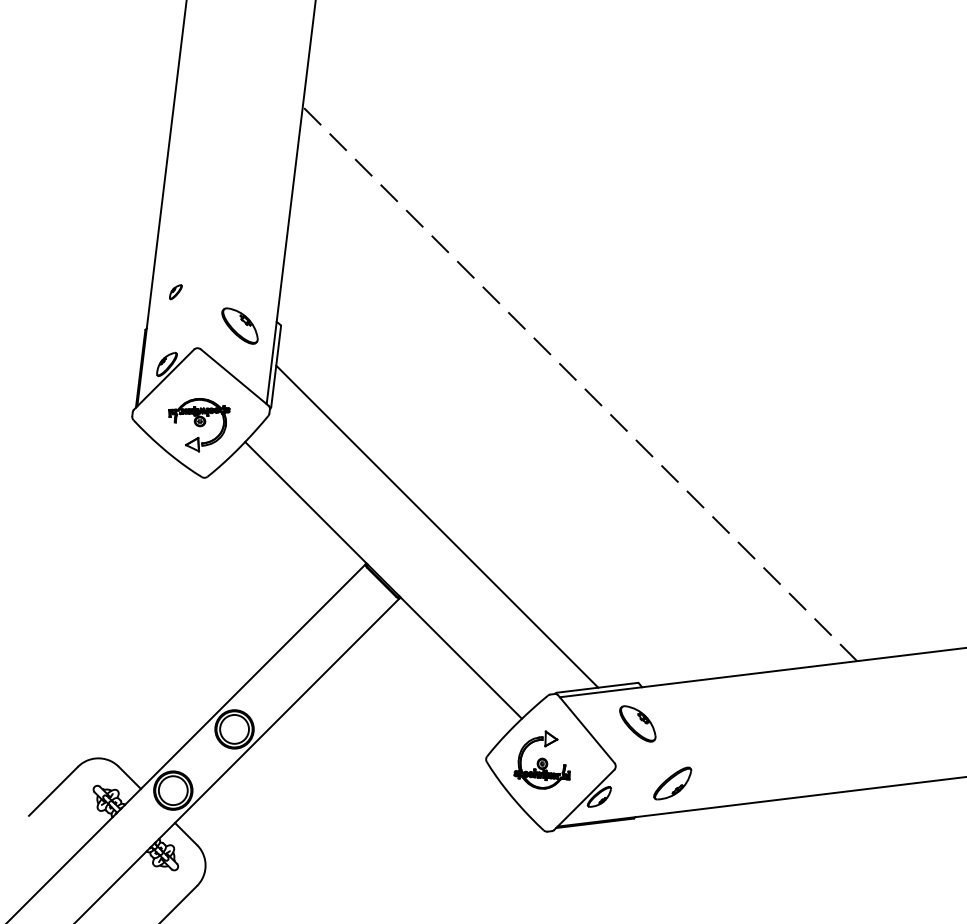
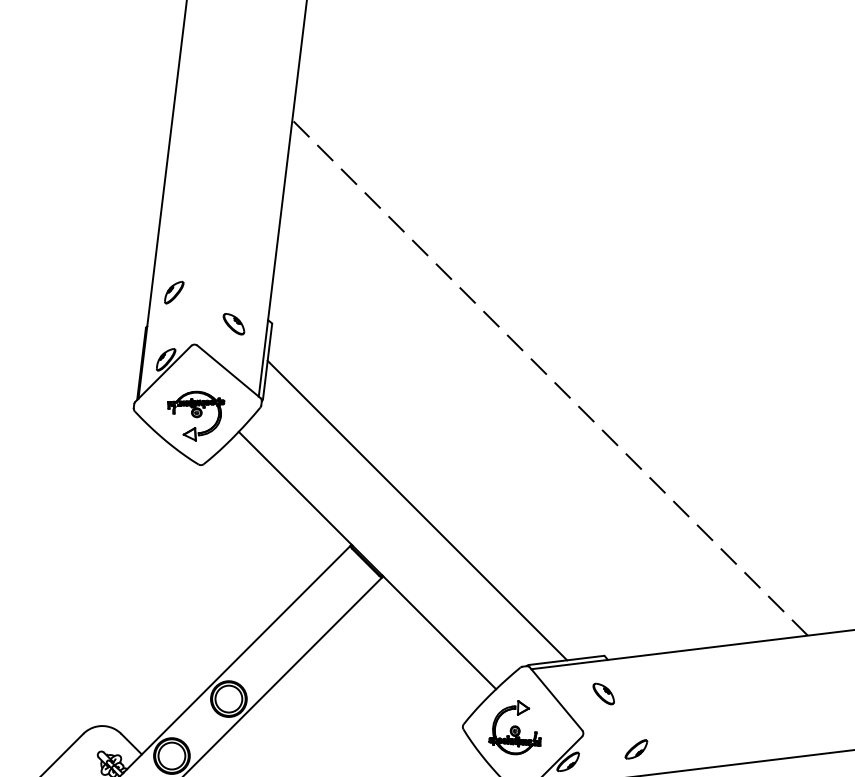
part: (175, 291) -> (173, 291), size x1.67
part: (239, 326) -> (233, 324), size x0.62
part: (637, 723) -> (603, 693), size x0.62
part: (672, 783) -> (636, 749), size x0.62

